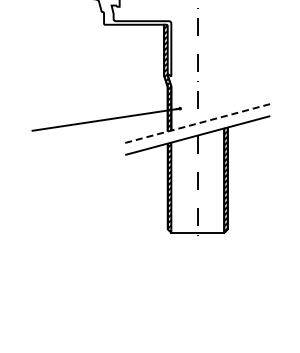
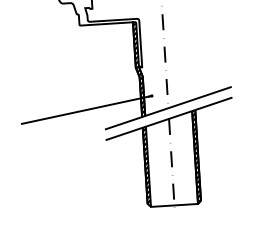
line: (198, 123) -> (169, 108), dashed -> solid

